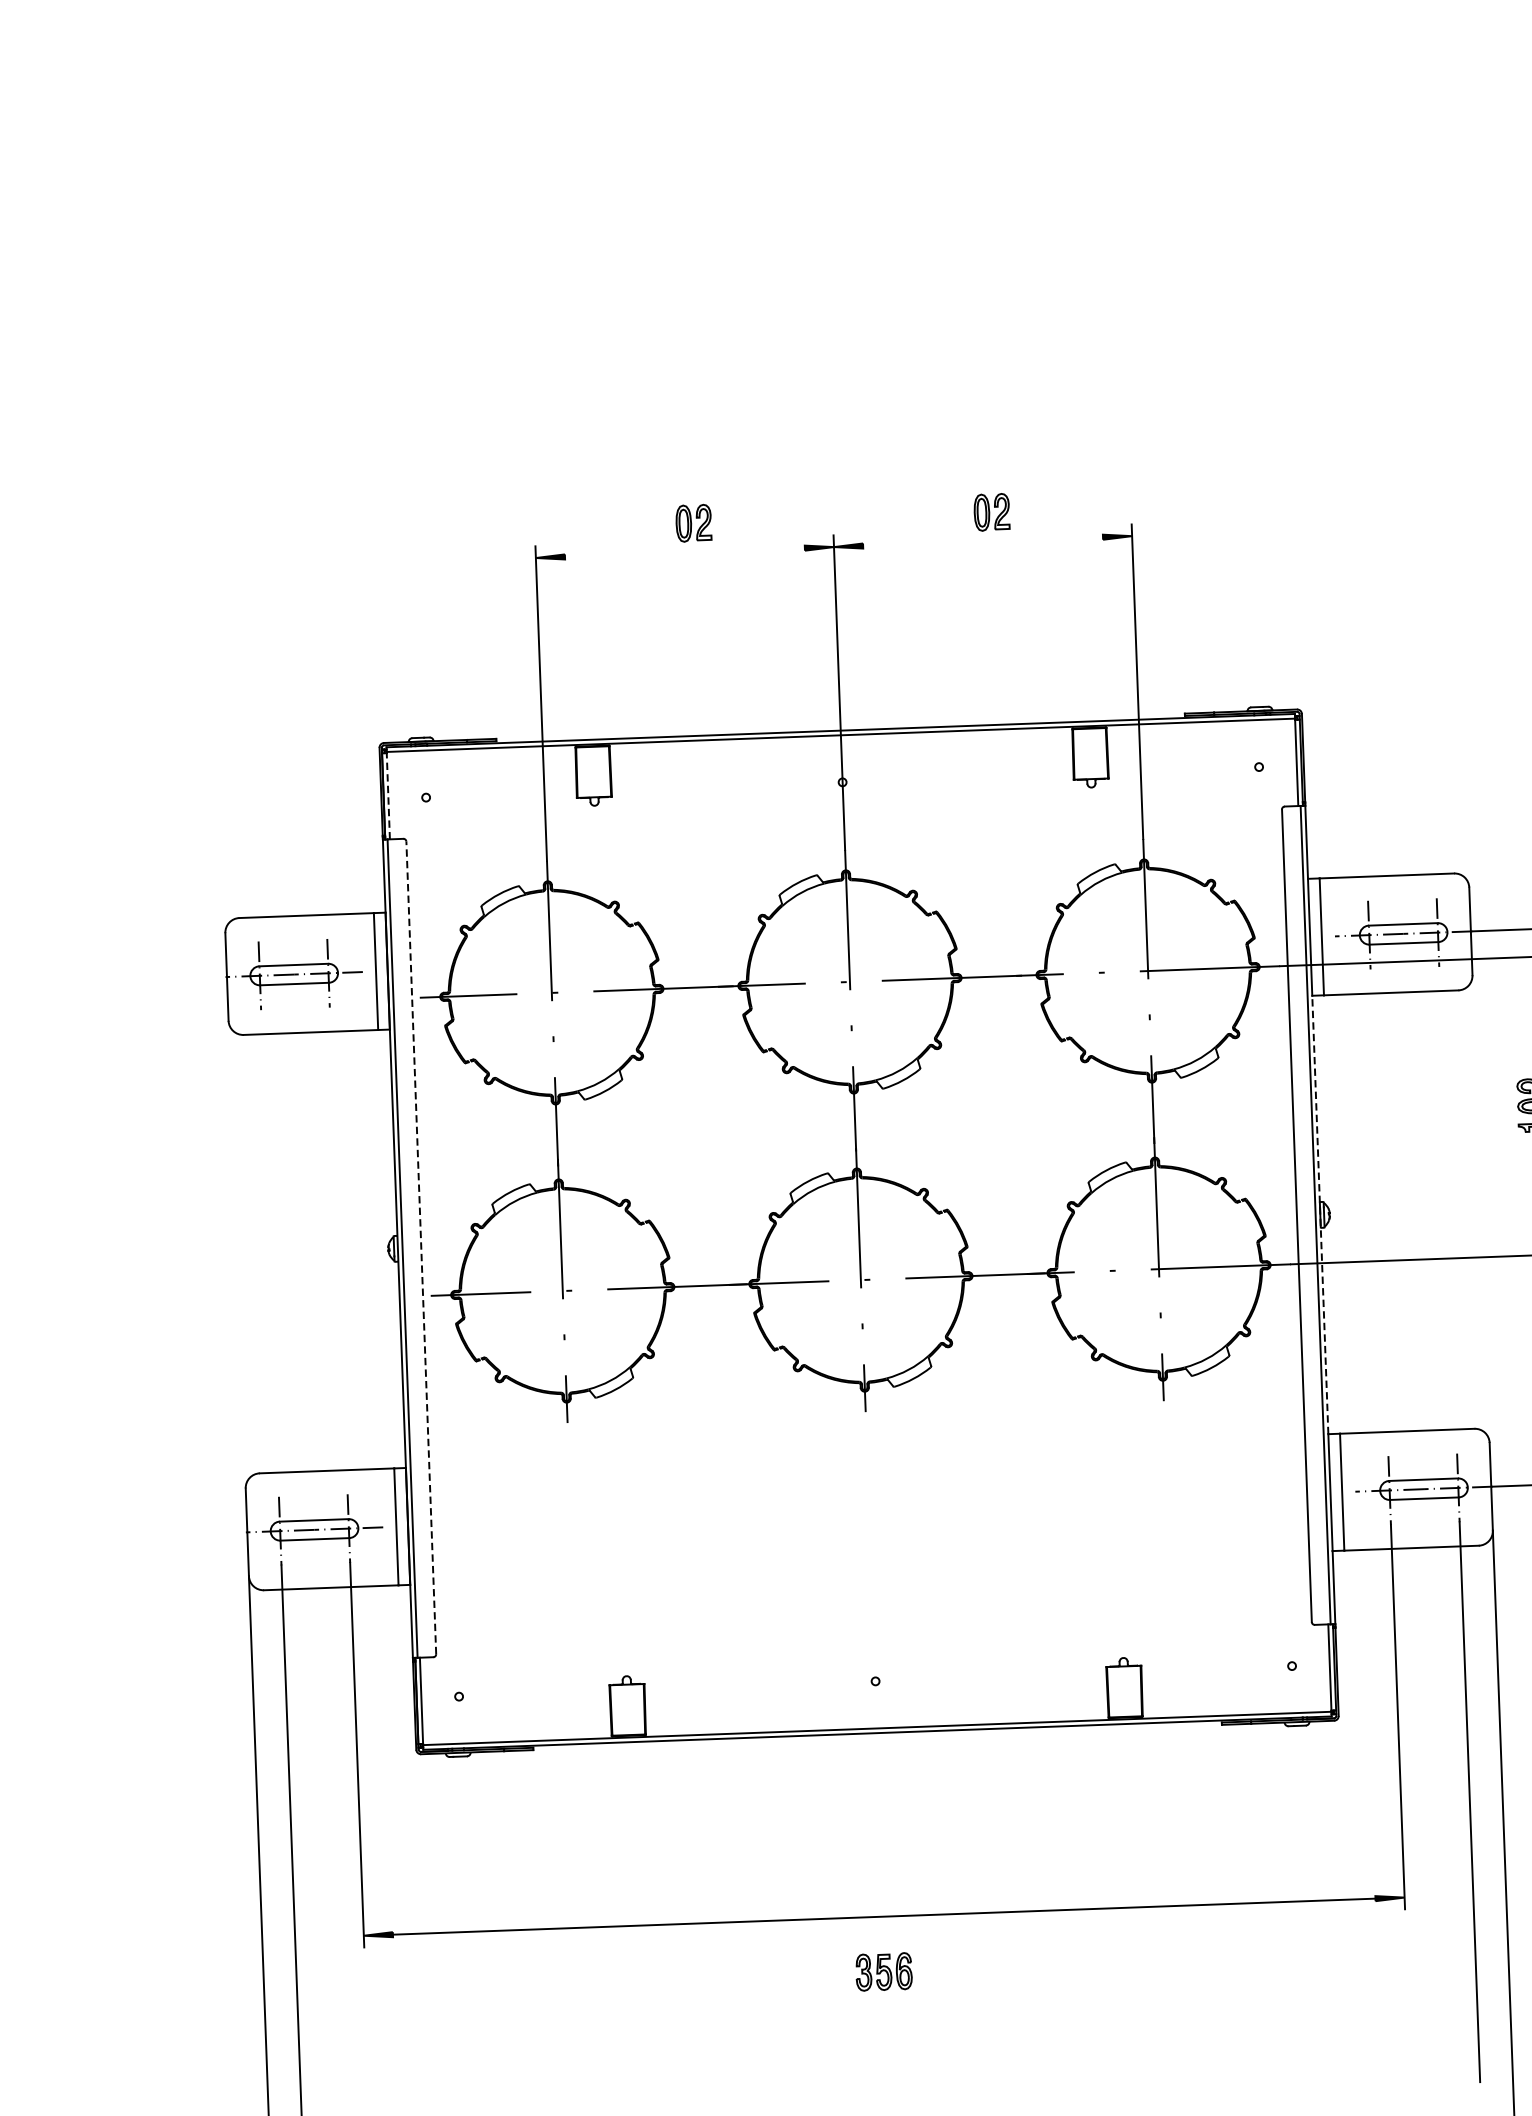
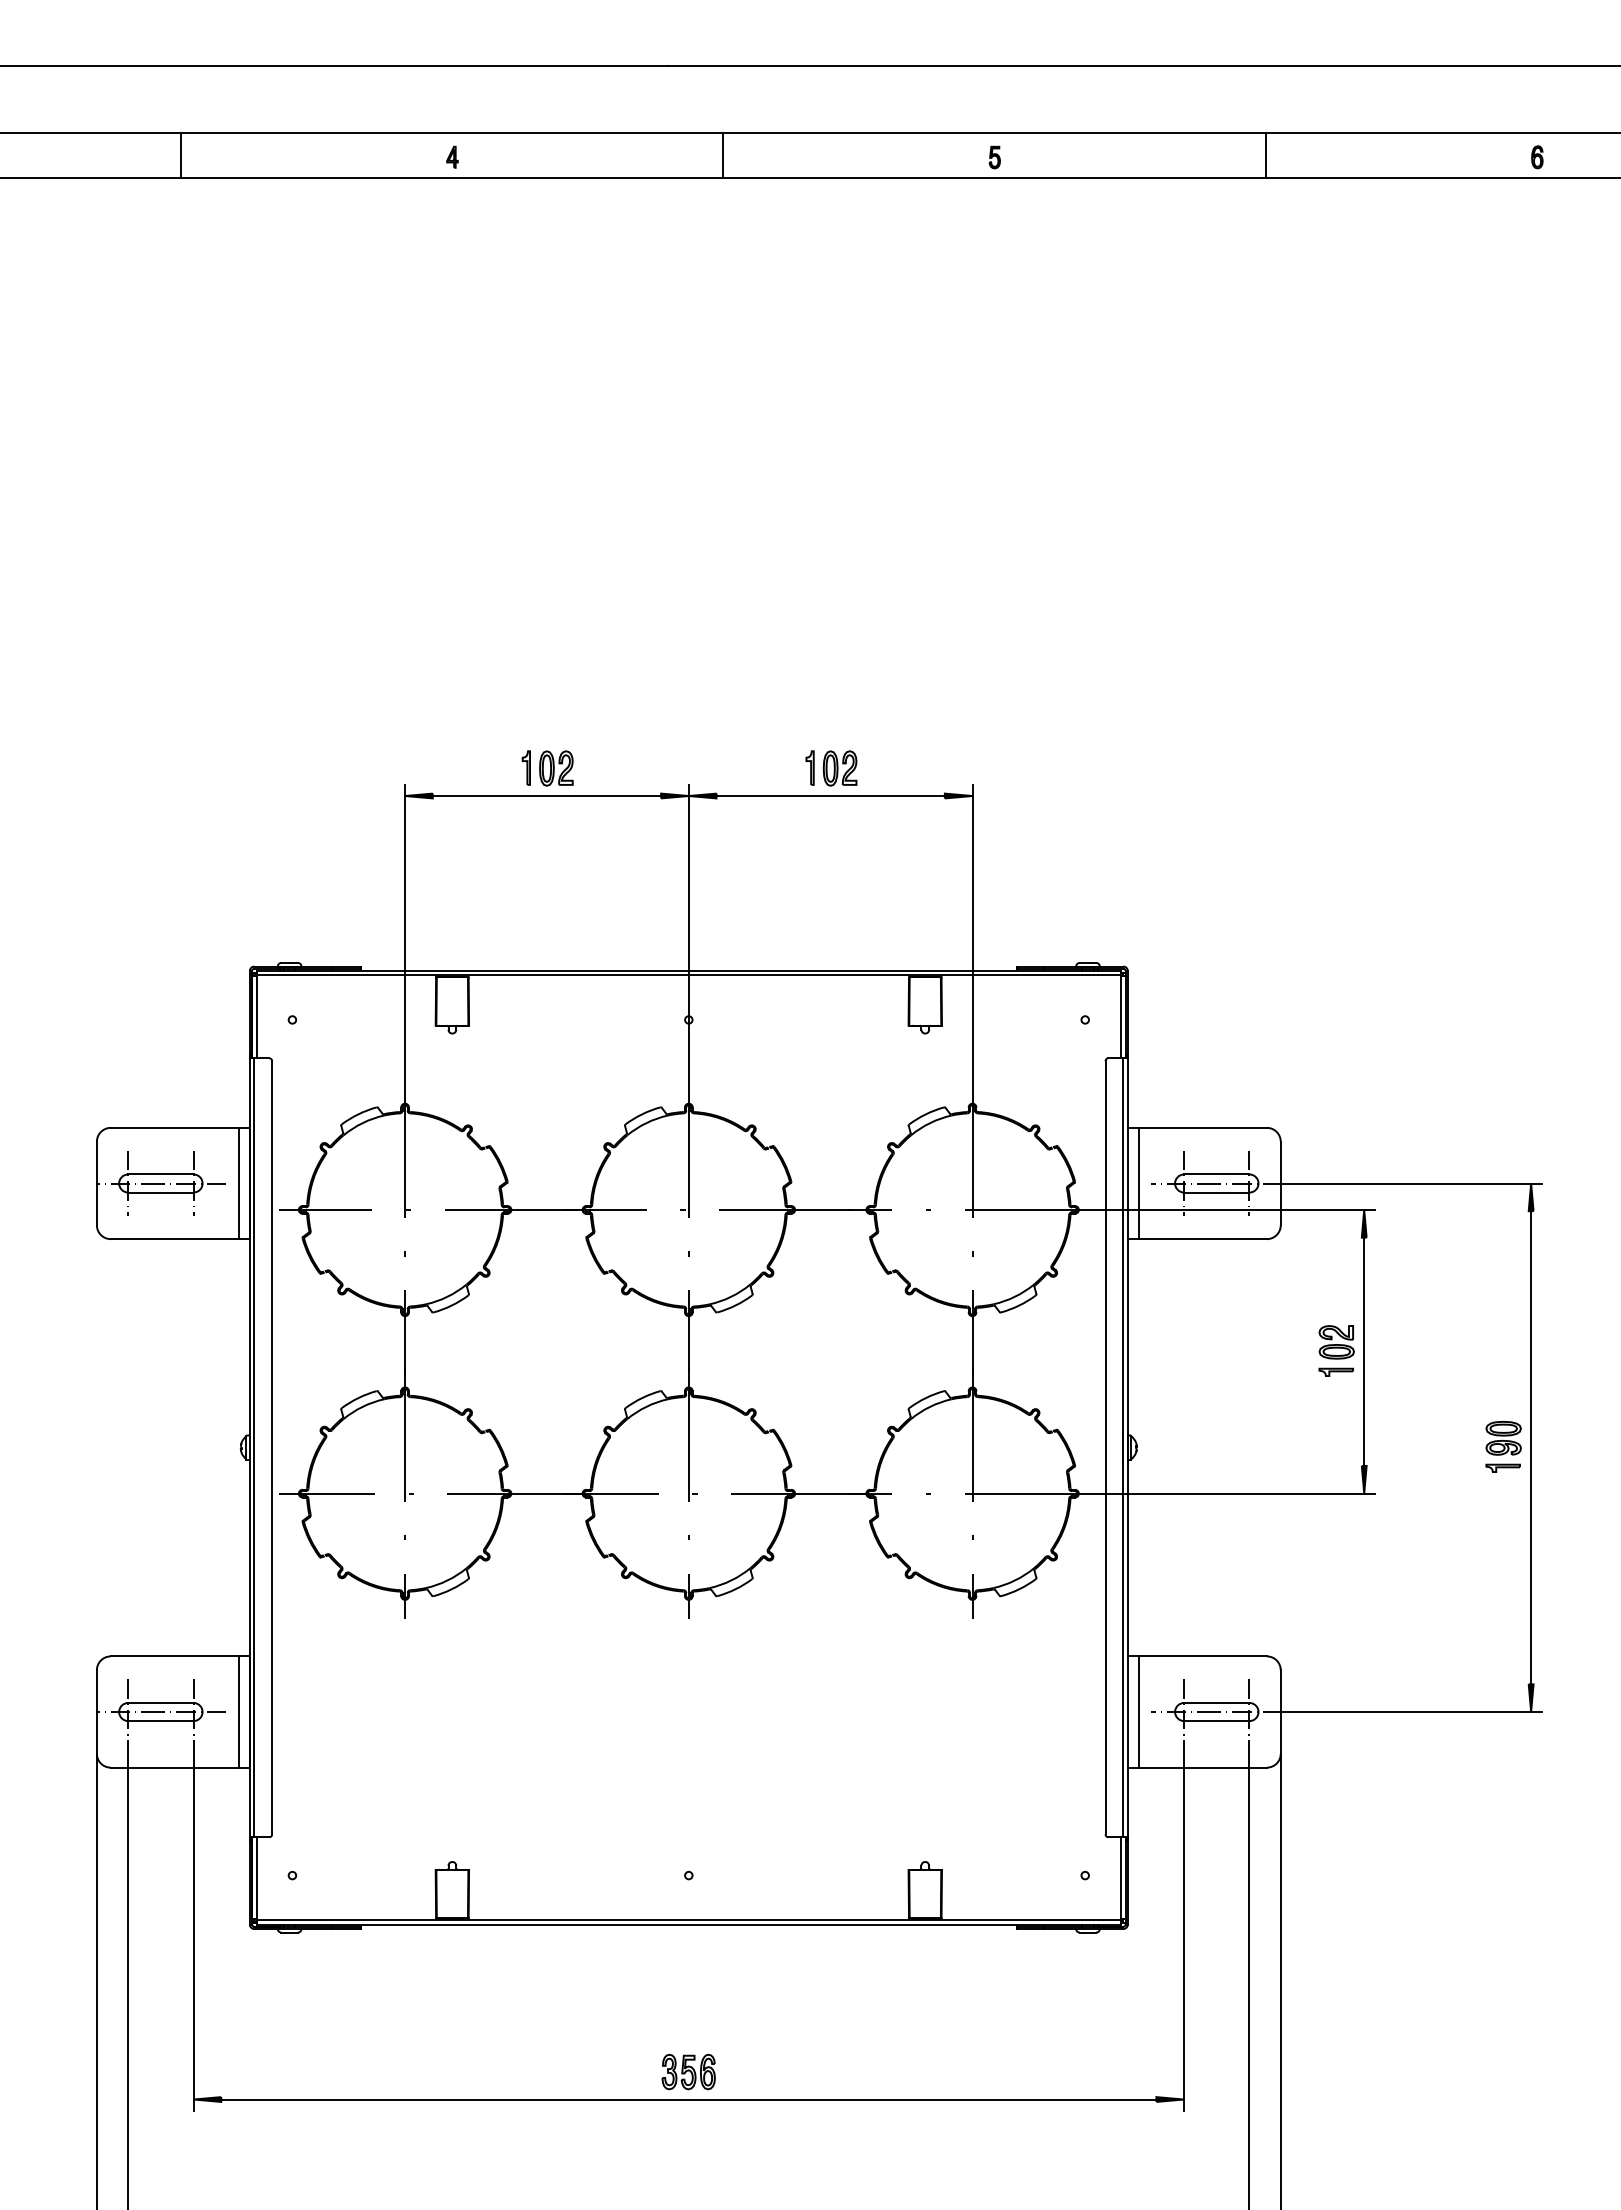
part: (959, 512) -> (809, 767), added
part: (661, 523) -> (525, 767), added
line: (982, 542) -> (830, 796), added
line: (684, 553) -> (546, 796), added
line: (388, 795) -> (256, 1016), dashed -> solid
line: (1320, 1214) -> (1127, 1447), dashed -> solid
line: (421, 1247) -> (272, 1447), dashed -> solid
part: (883, 1971) -> (688, 2071), moved

